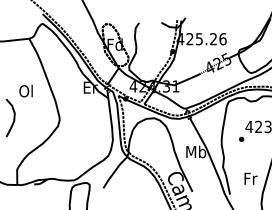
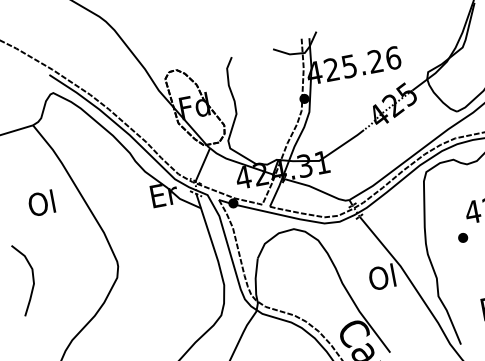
text: (25, 90) -> (40, 202), moved
text: (196, 151) -> (383, 276), Mb -> Ol

